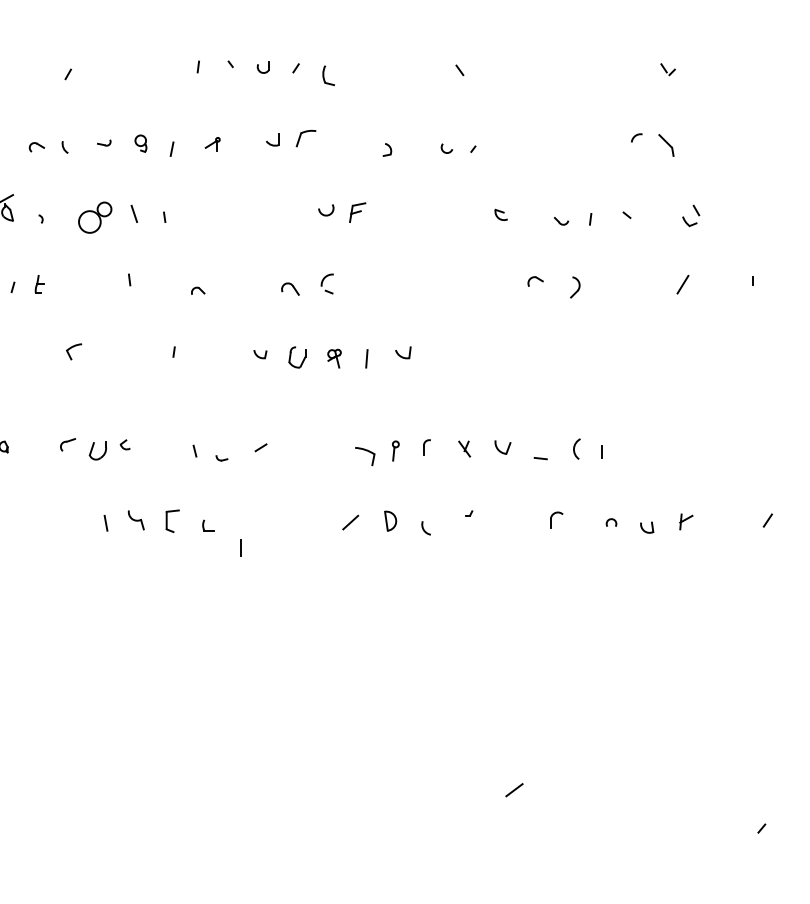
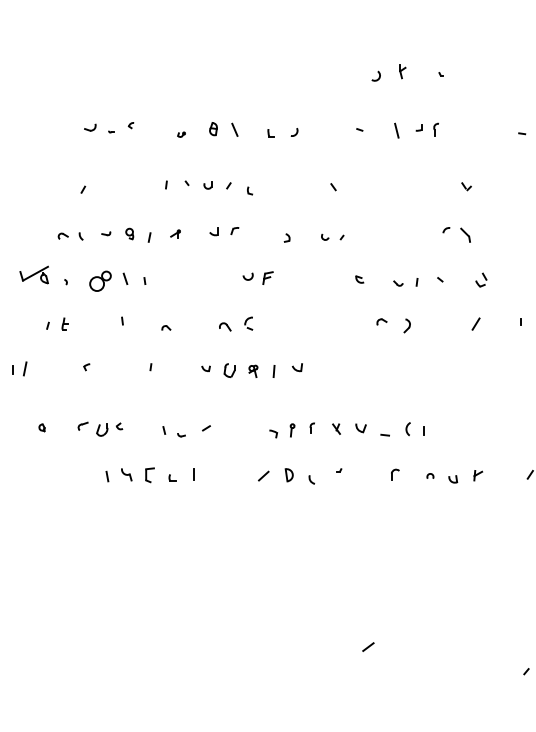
part: (329, 75) -> (250, 190), size x0.62
part: (304, 139) -> (234, 231), size x0.62
part: (73, 352) -> (86, 367), size x0.62
part: (365, 455) -> (273, 433), size x0.62
line: (239, 548) -> (193, 474), moved

